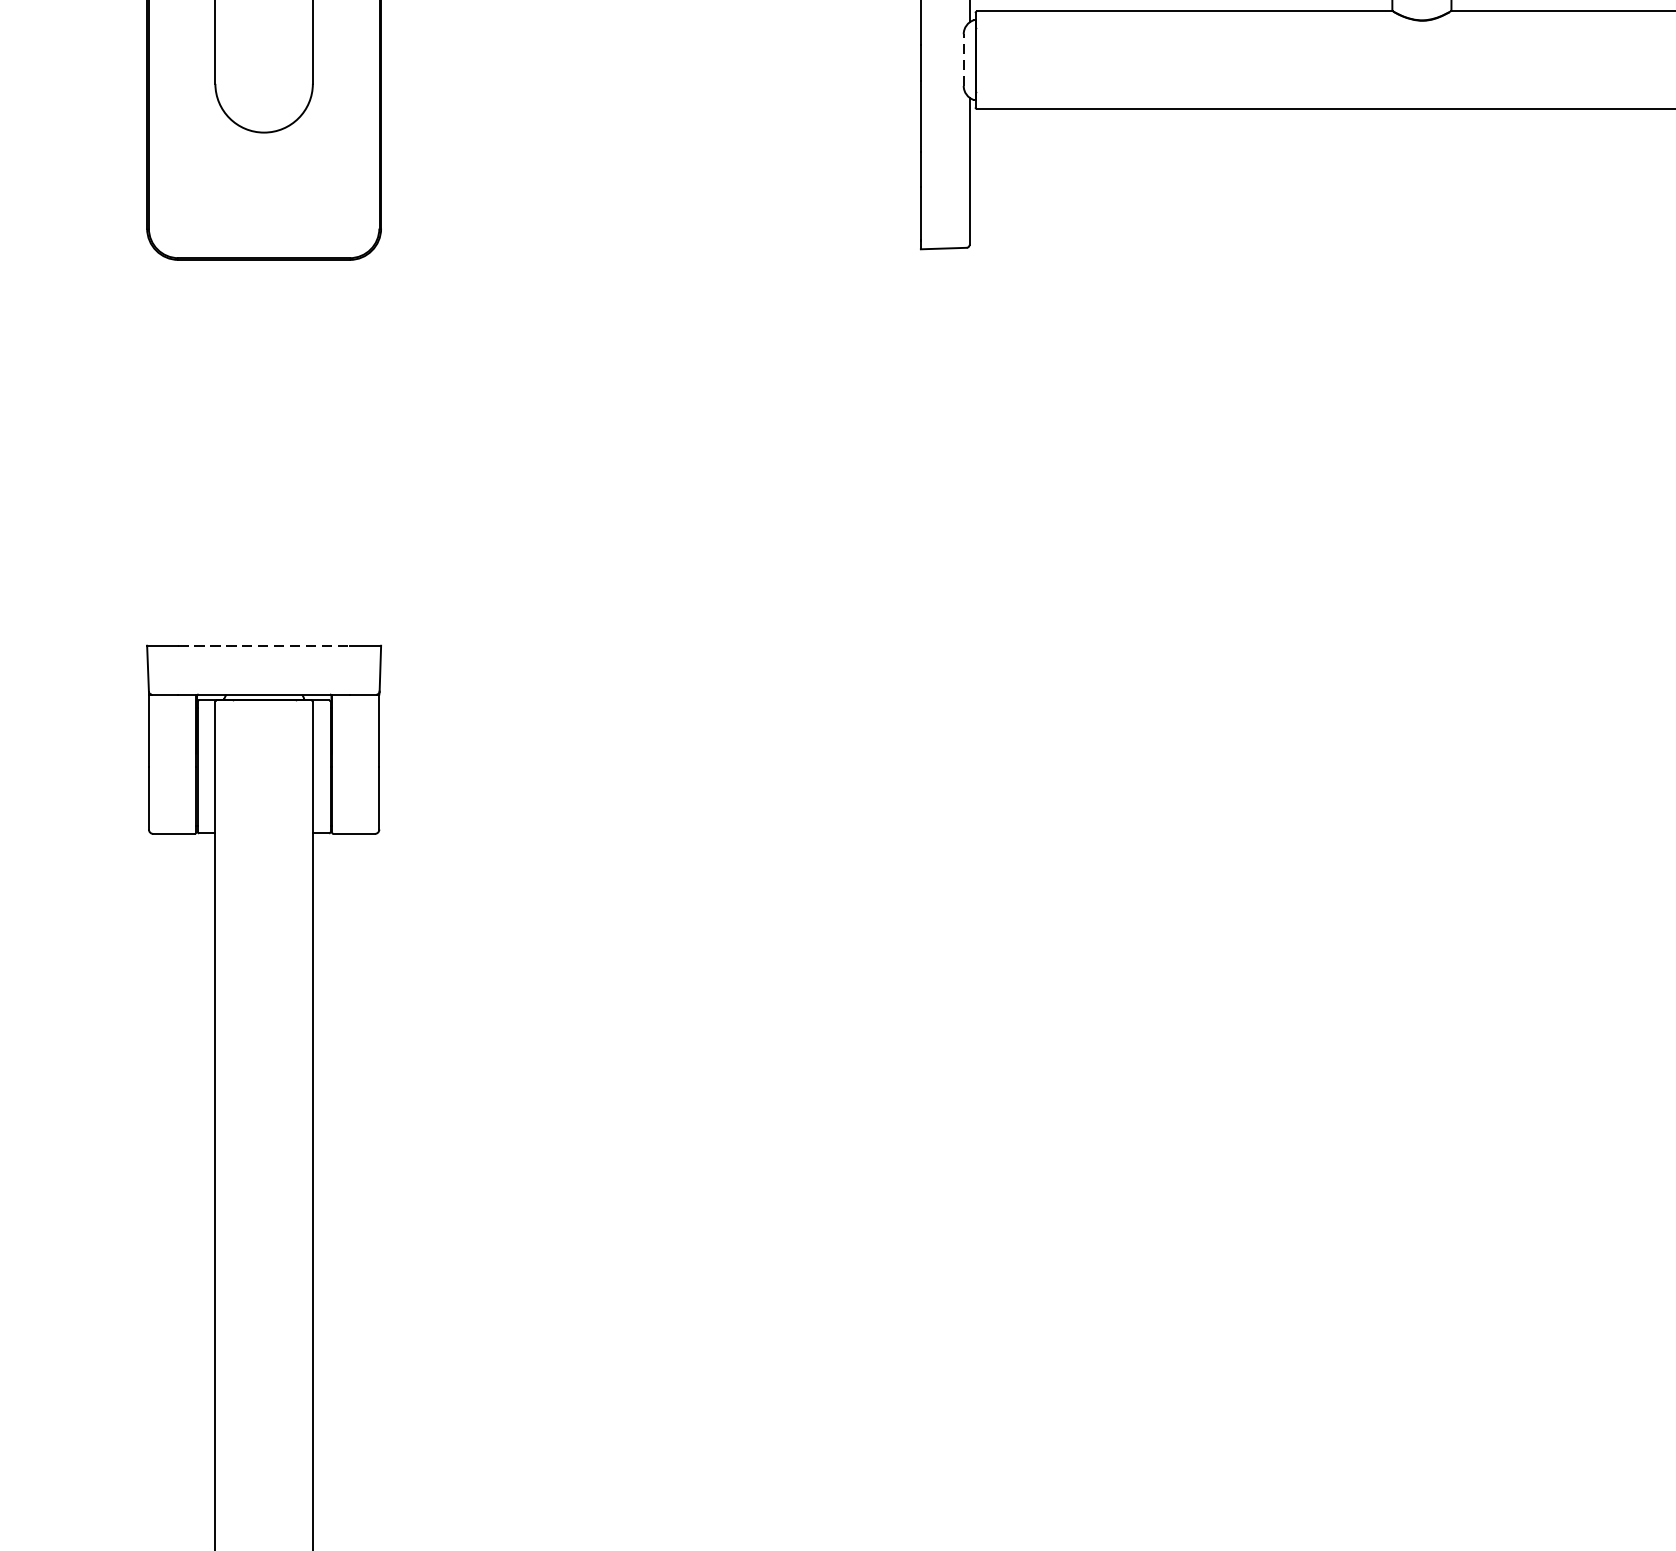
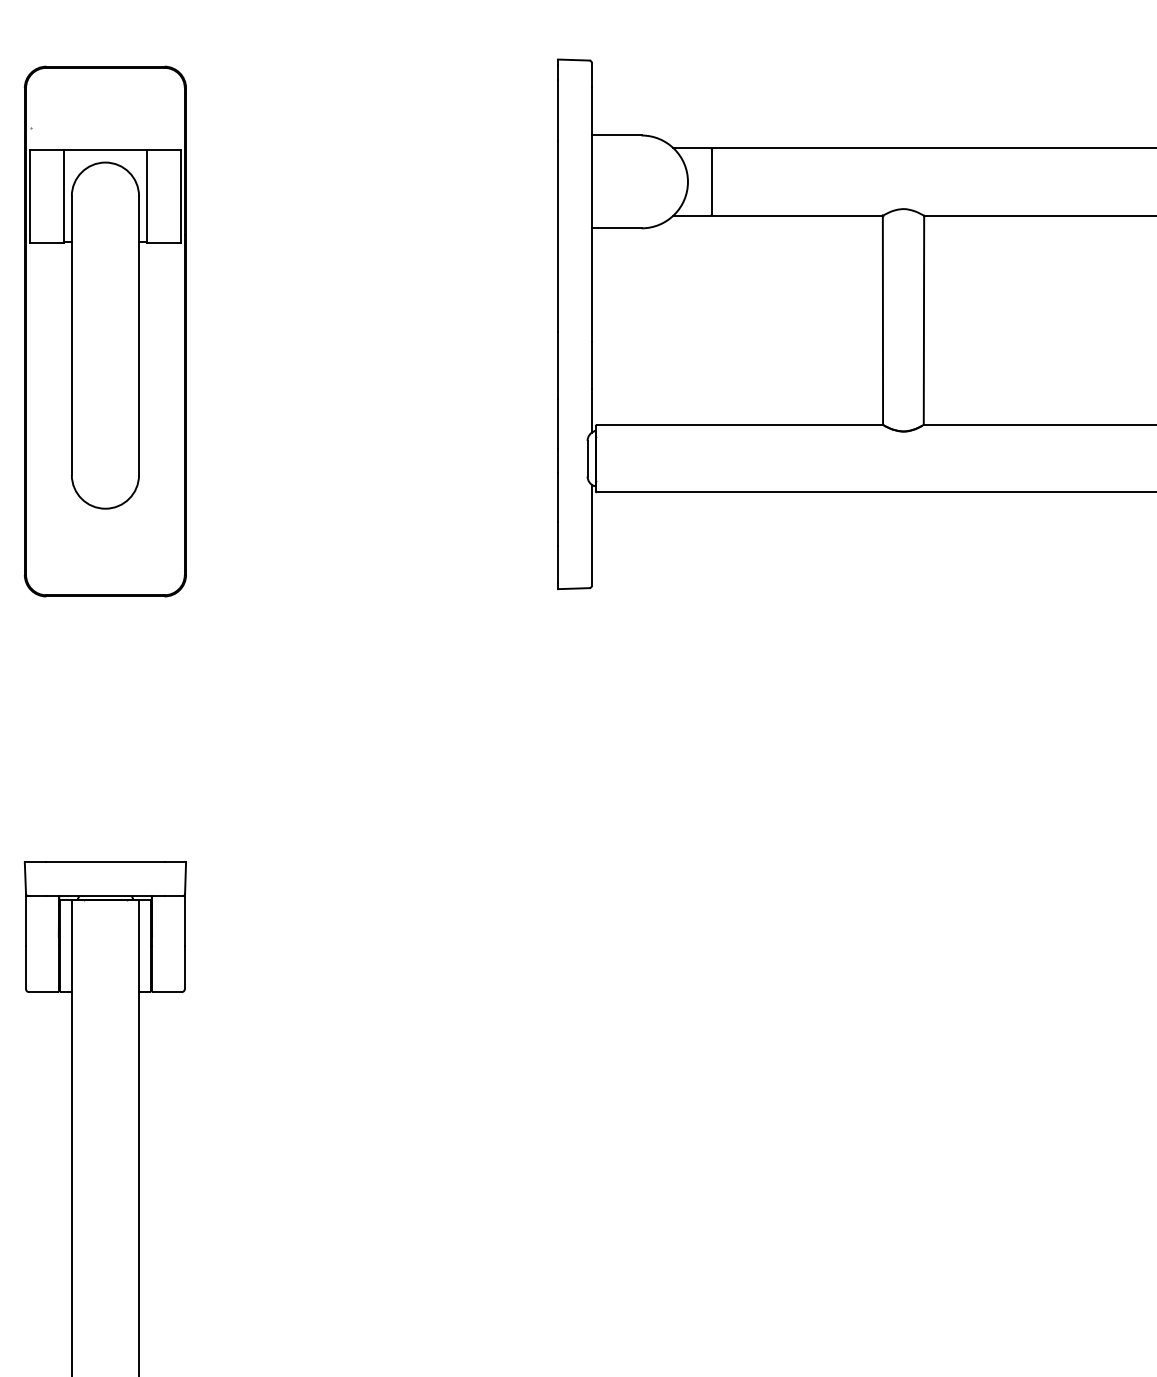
line: (963, 59) -> (587, 458), dashed -> solid
line: (264, 645) -> (105, 862), dashed -> solid

